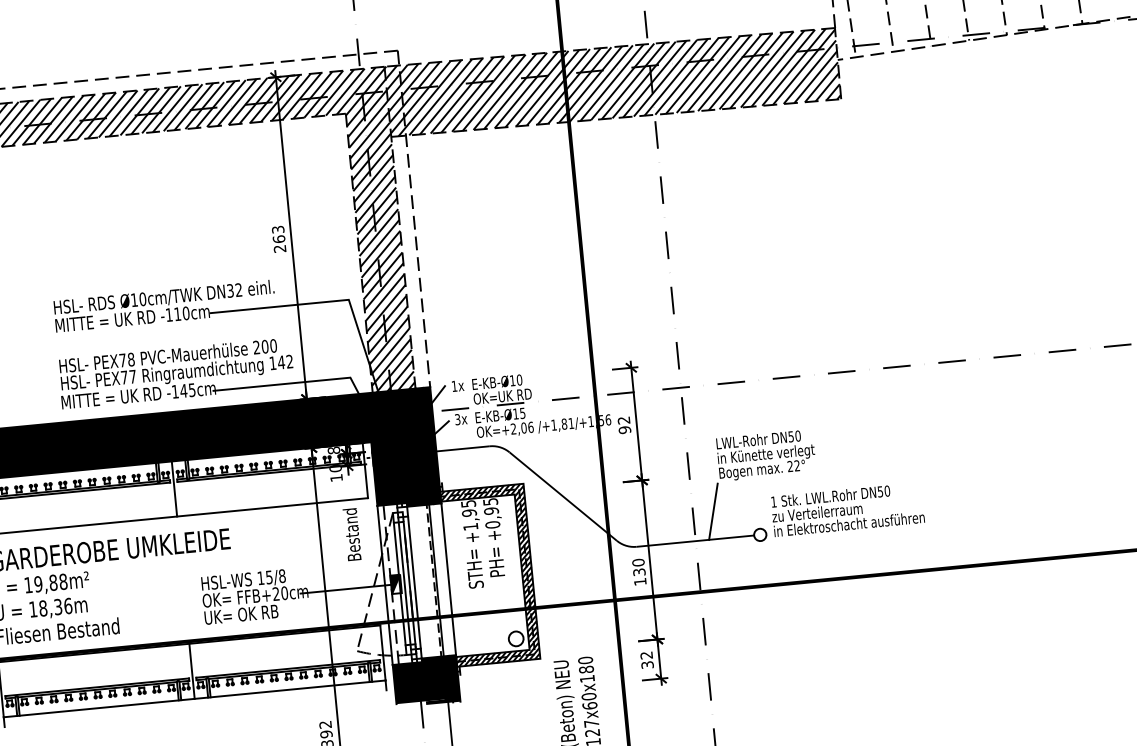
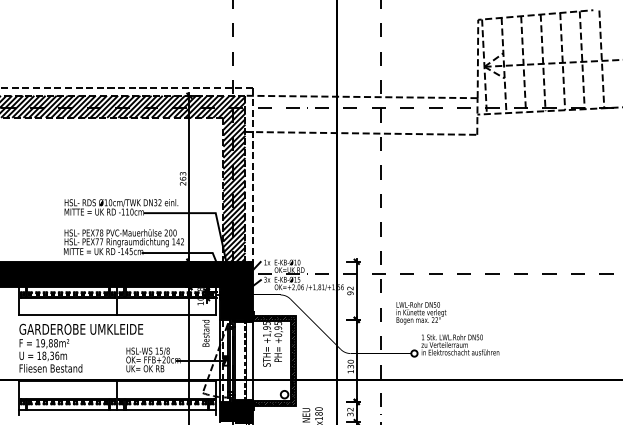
hatch: (612, 81) -> (361, 114), removed
line: (713, 511) -> (391, 339), removed

